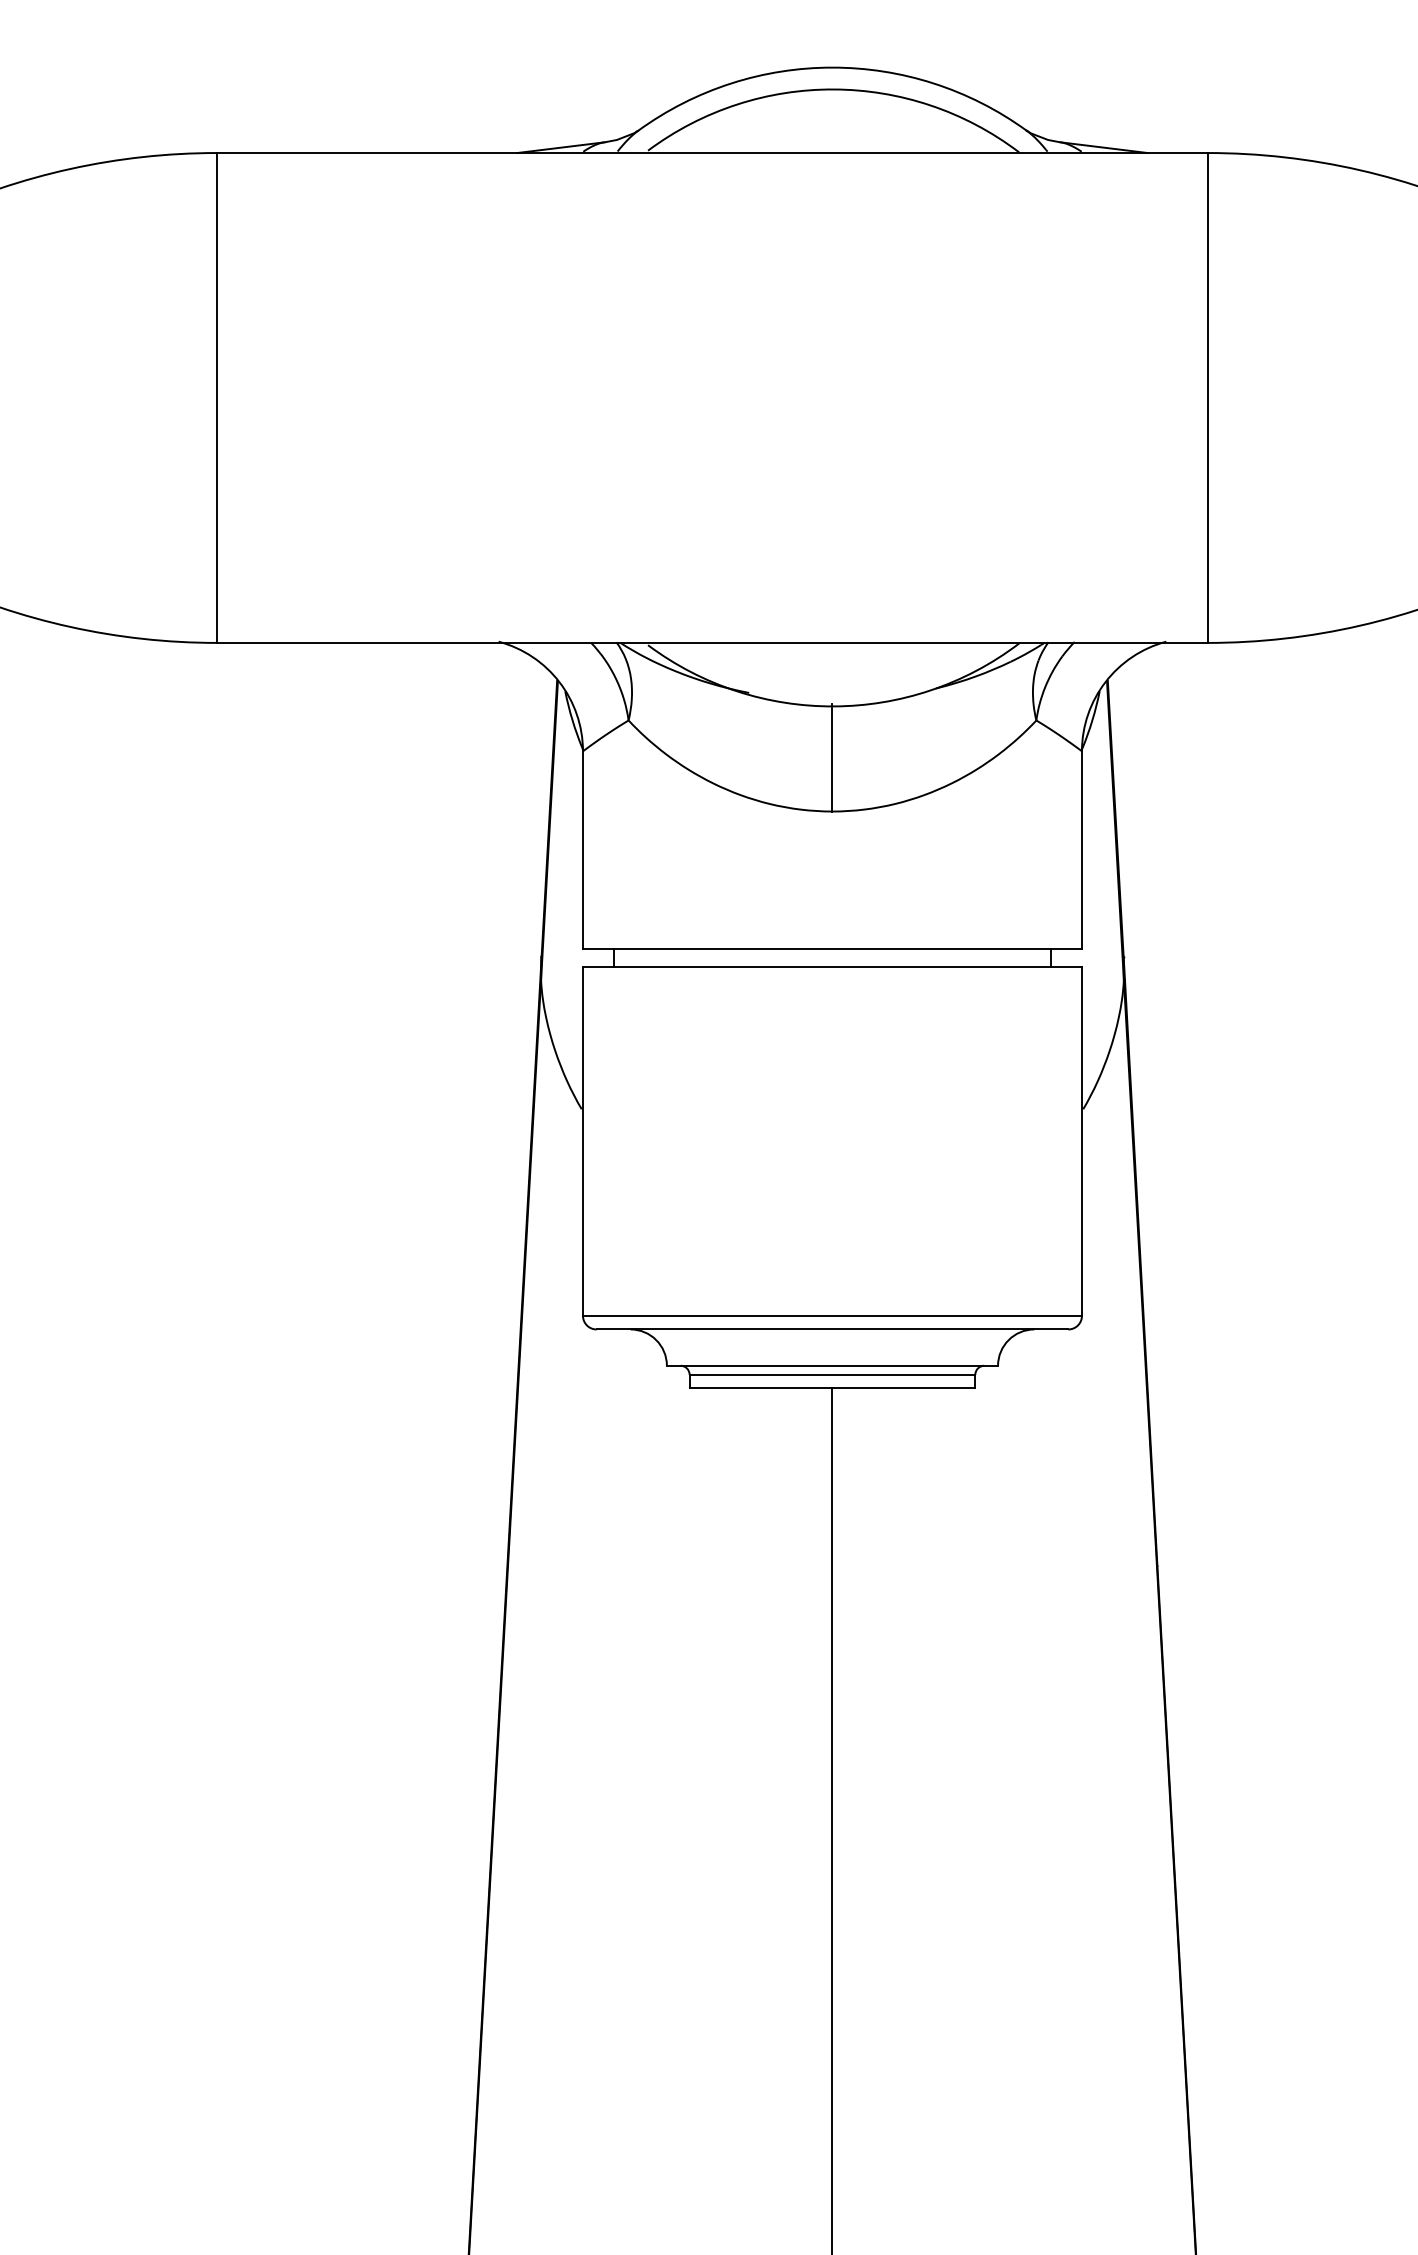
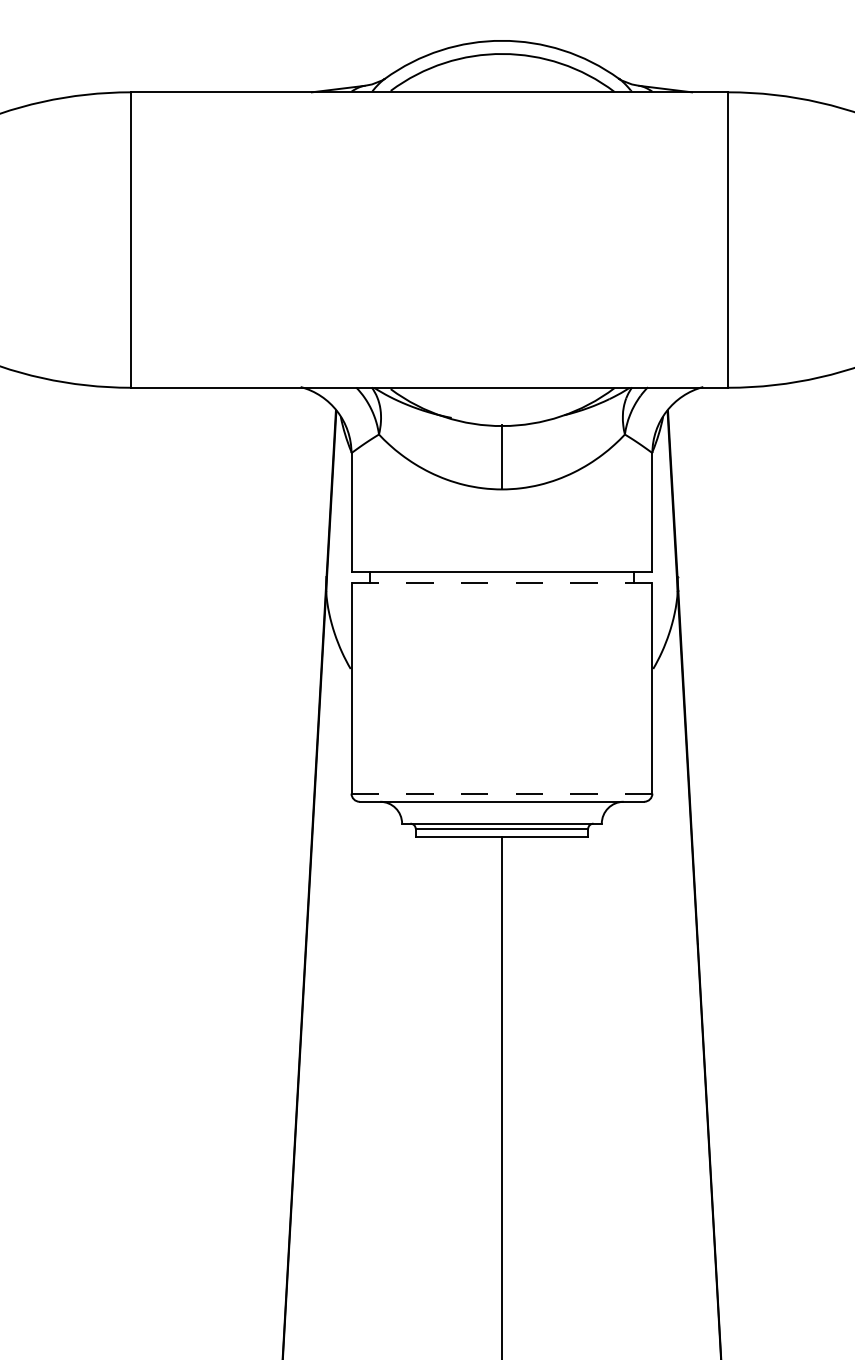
line: (831, 965) -> (501, 582), solid -> dashed
line: (833, 1315) -> (502, 793), solid -> dashed

